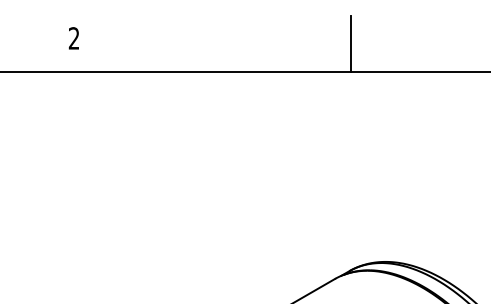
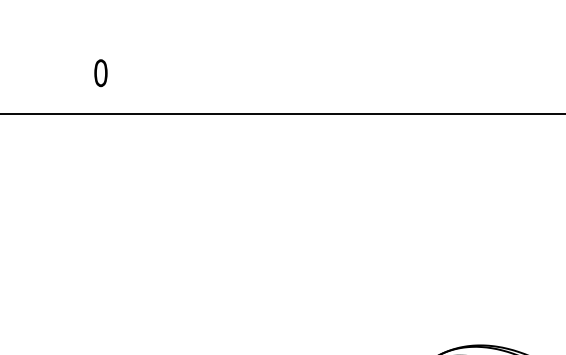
text: (73, 38) -> (100, 73), 2 -> 0
line: (350, 43) -> (437, 79), removed

